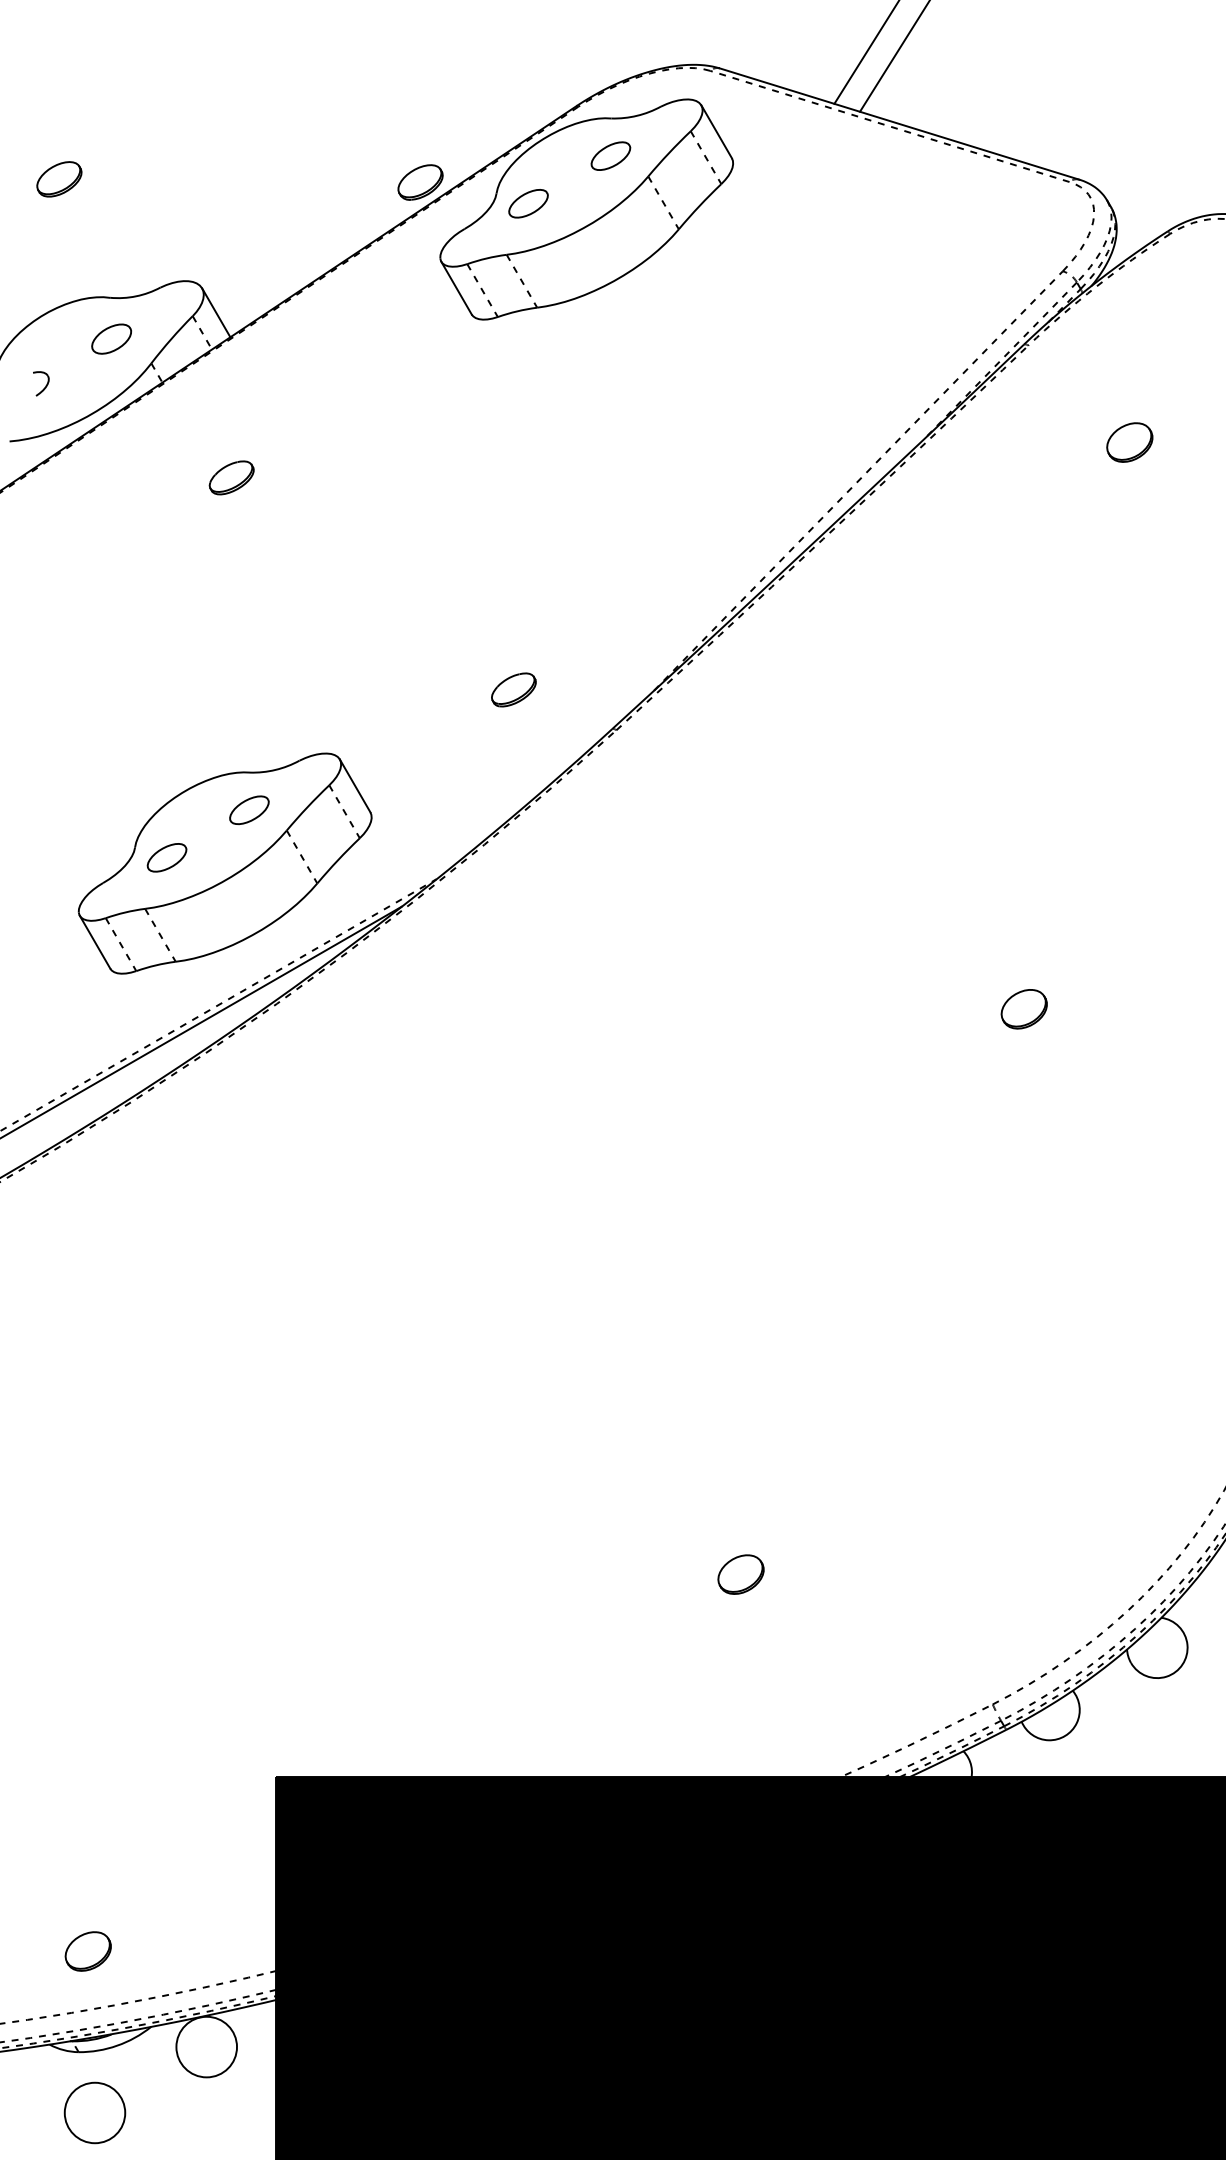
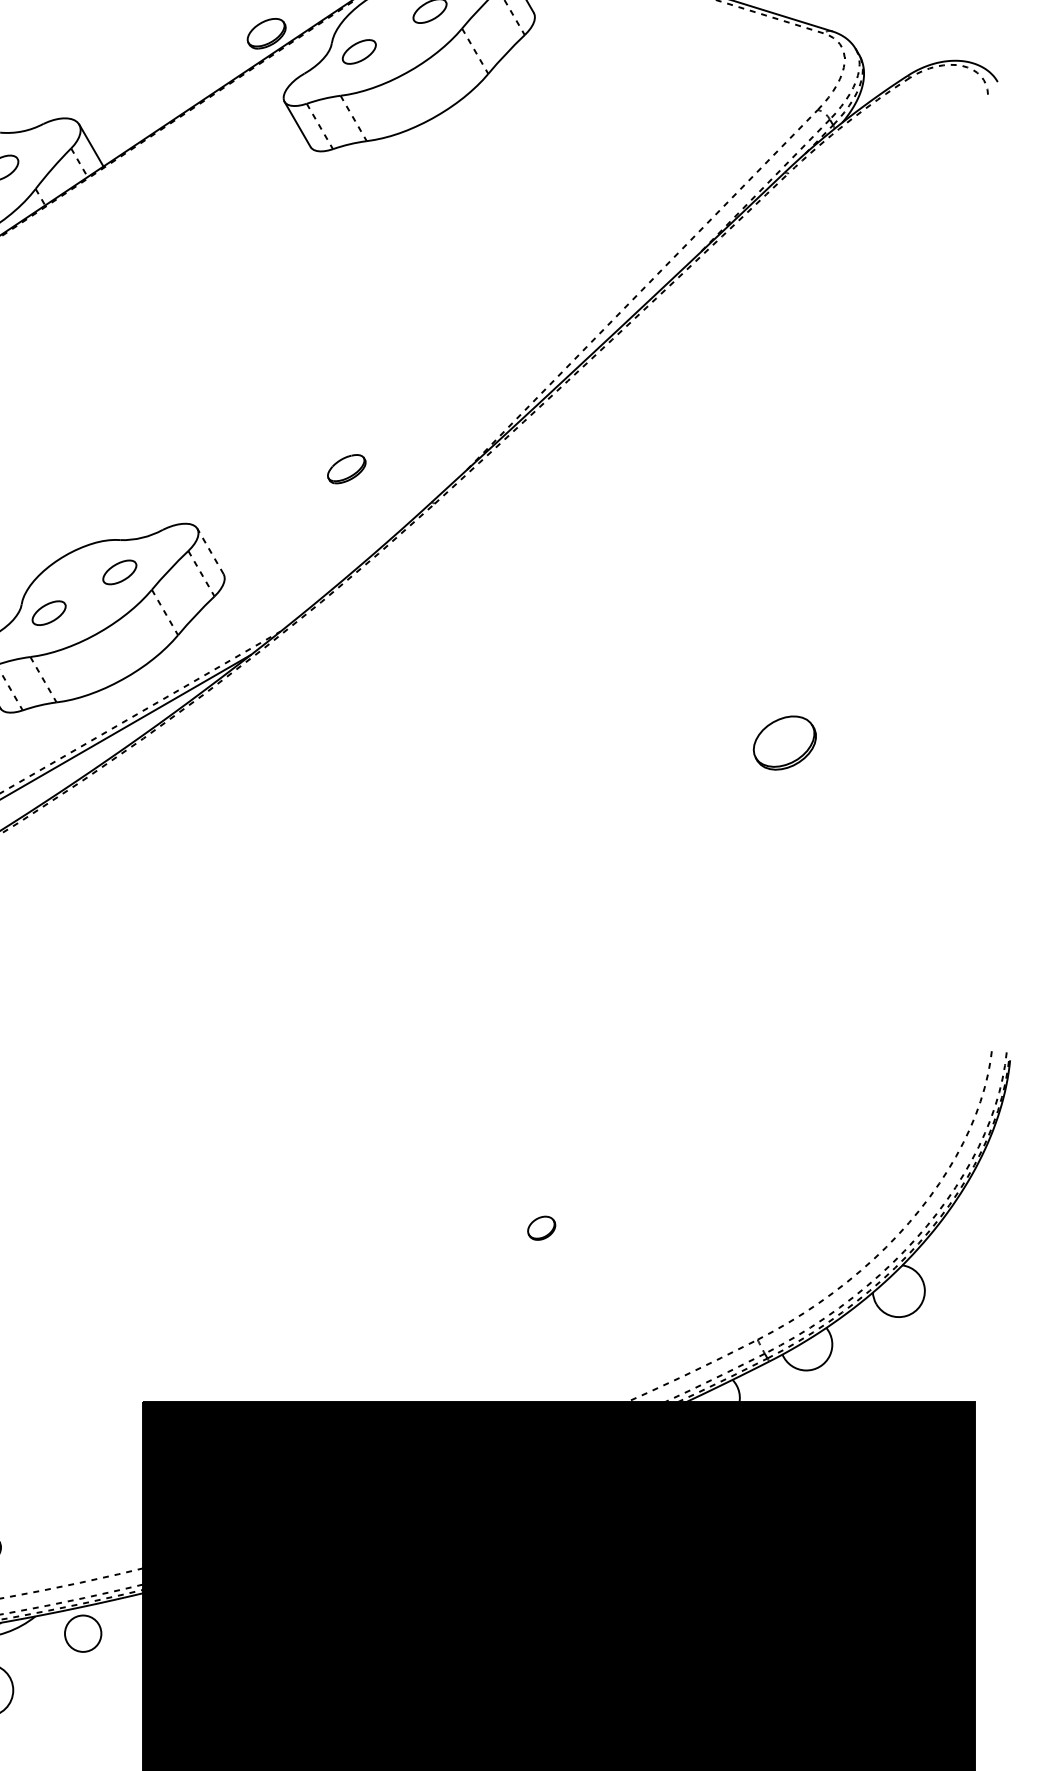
part: (1129, 442) -> (875, 256), removed
part: (231, 477) -> (104, 286), removed
line: (355, 785) -> (210, 551), solid -> dashed
part: (1023, 1009) -> (784, 743), size x1.6
part: (740, 1574) -> (541, 1228), size x0.7
circle: (206, 2046) -> (83, 1633), size x0.7

